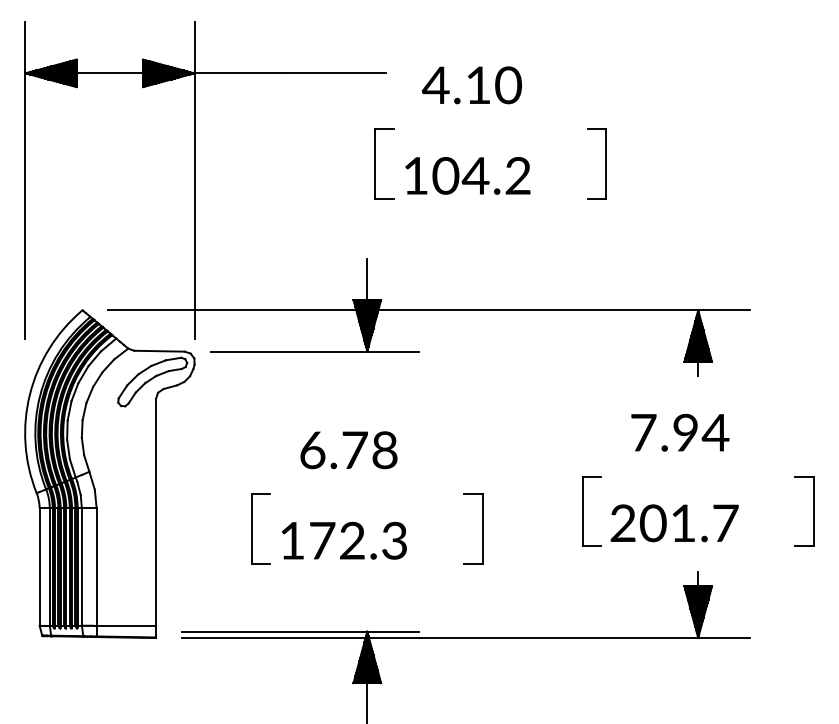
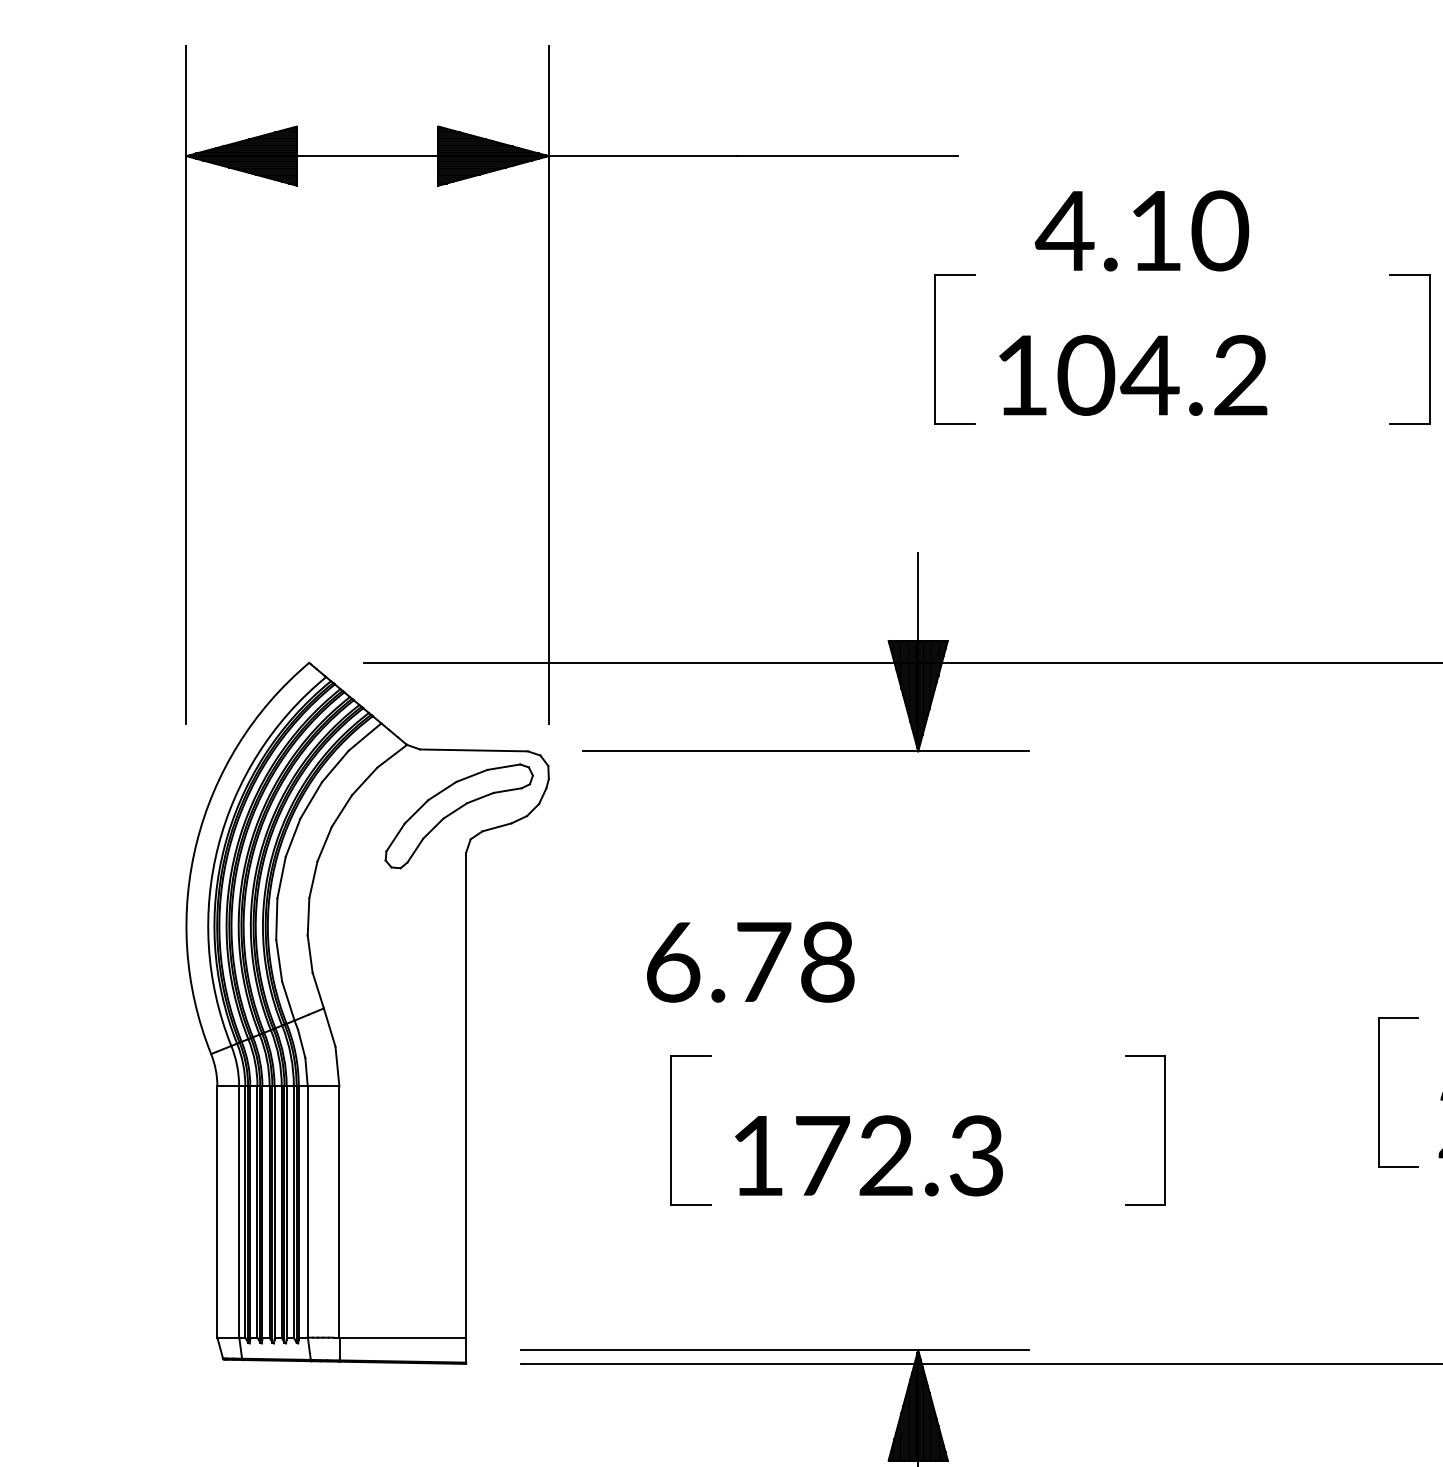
text: (471, 85) -> (1141, 231), moved
text: (348, 450) -> (749, 962), moved

